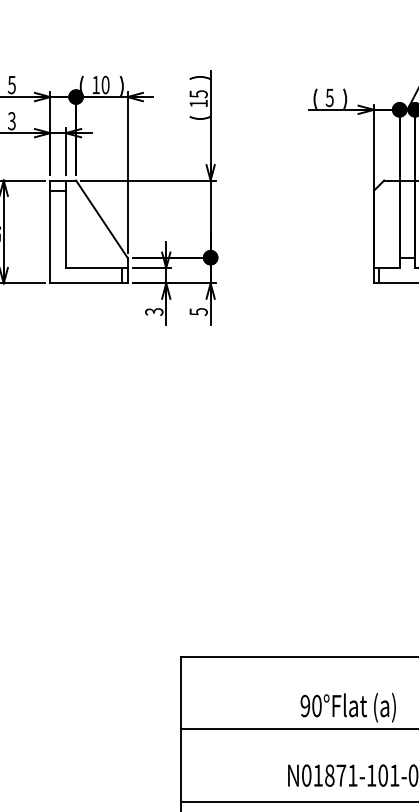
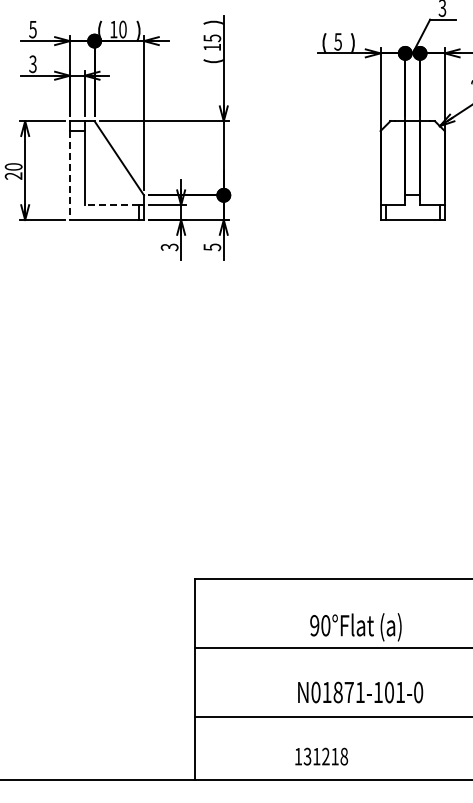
line: (49, 238) -> (69, 176), solid -> dashed
line: (93, 268) -> (111, 205), solid -> dashed

